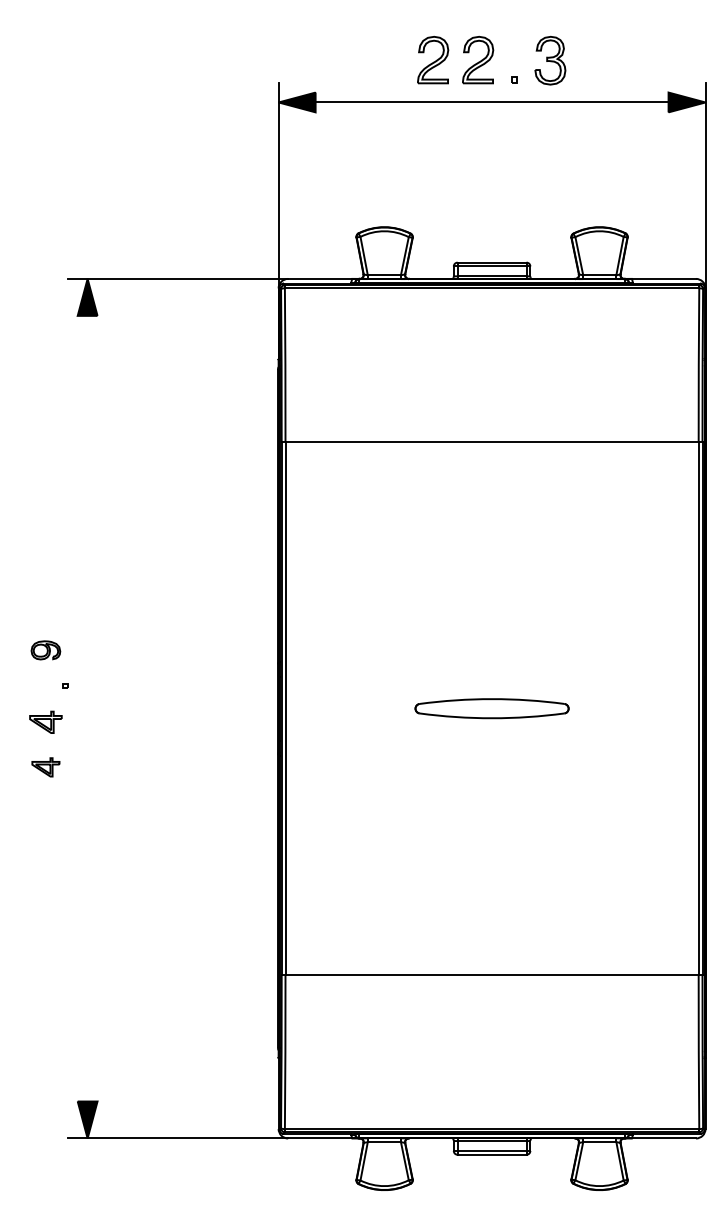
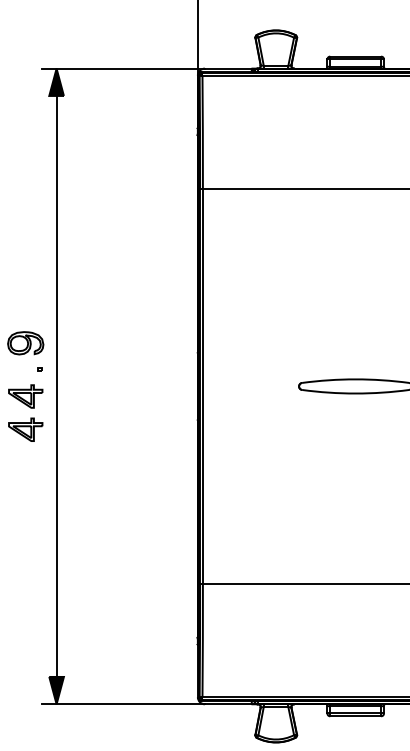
part: (45, 650) -> (25, 343), size x1.67
line: (87, 708) -> (56, 386), added
part: (45, 722) -> (25, 396), size x1.43
part: (45, 767) -> (25, 429), size x1.67

